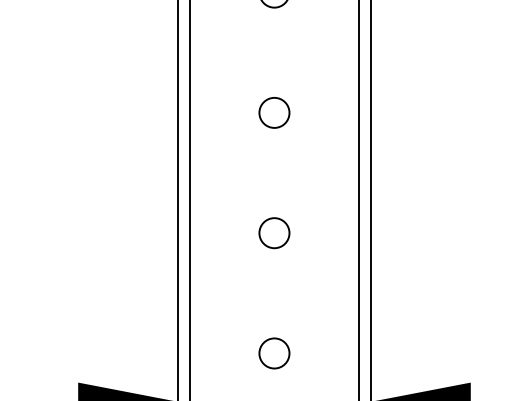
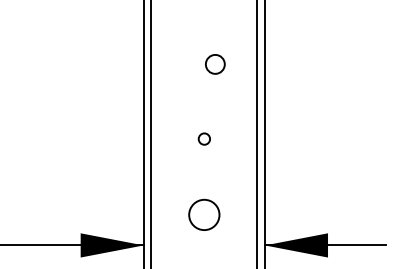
circle: (274, 113) -> (215, 64), moved
circle: (274, 232) -> (204, 138), size x0.6
circle: (273, 352) -> (203, 214), size x1.6

